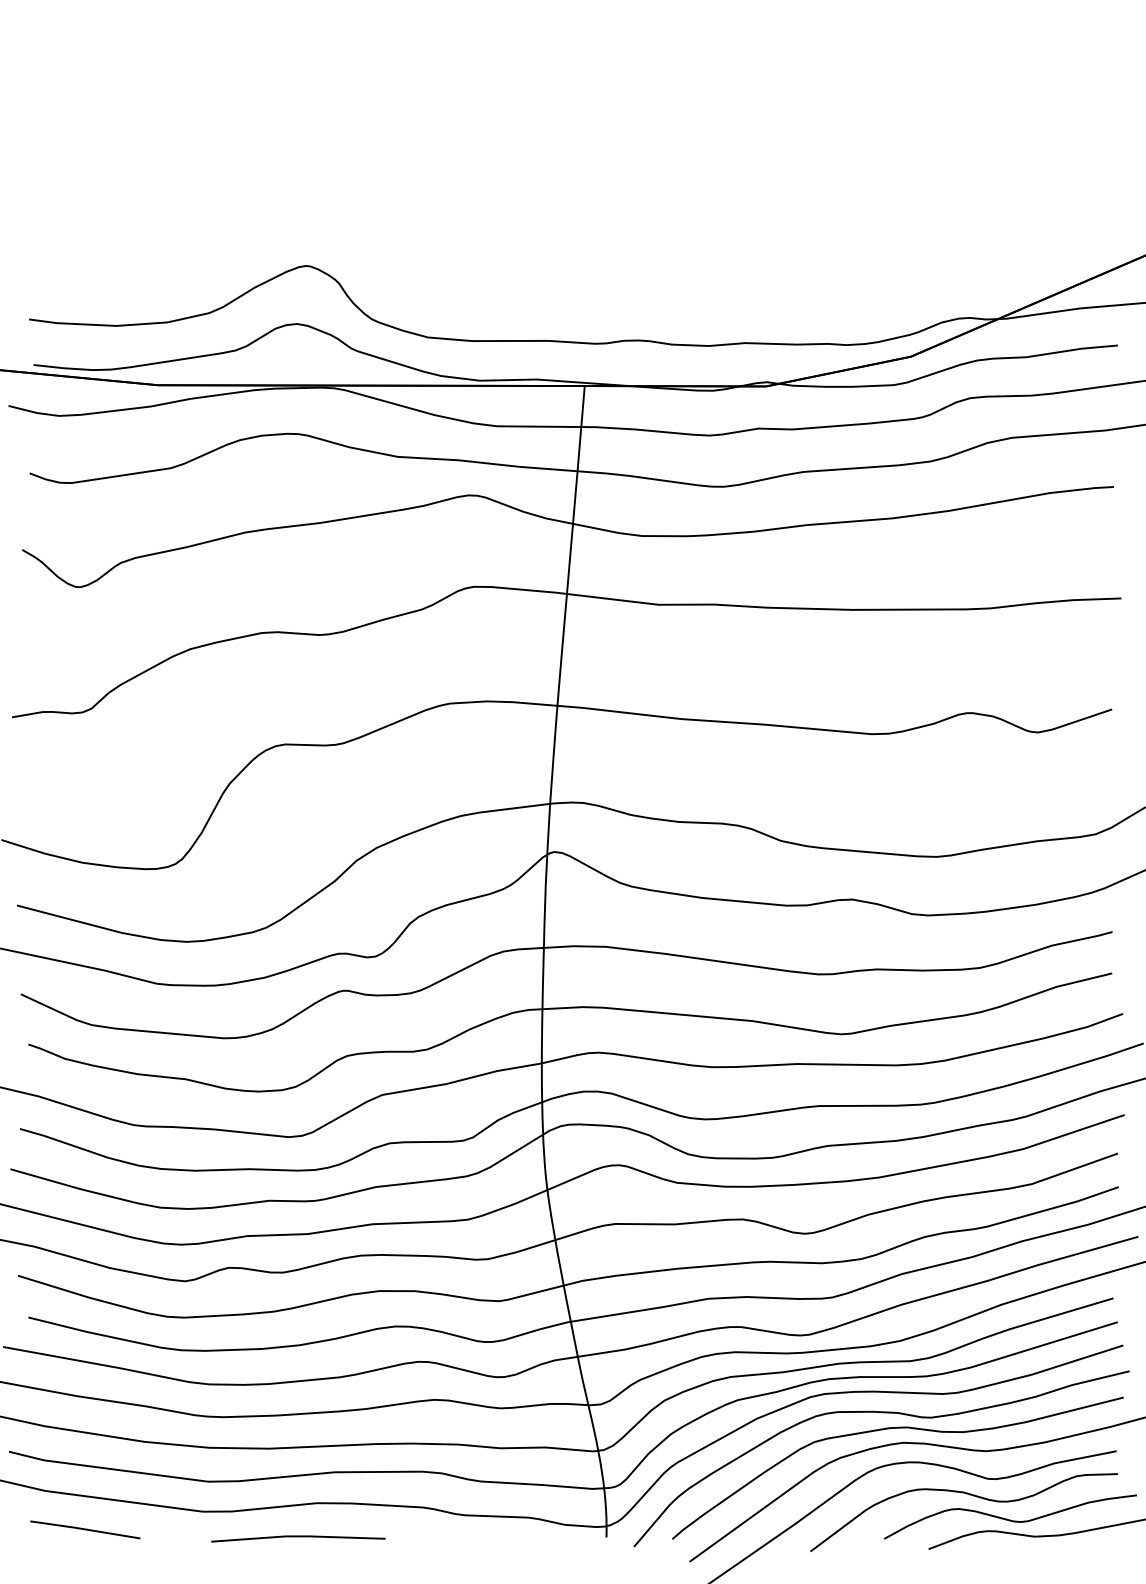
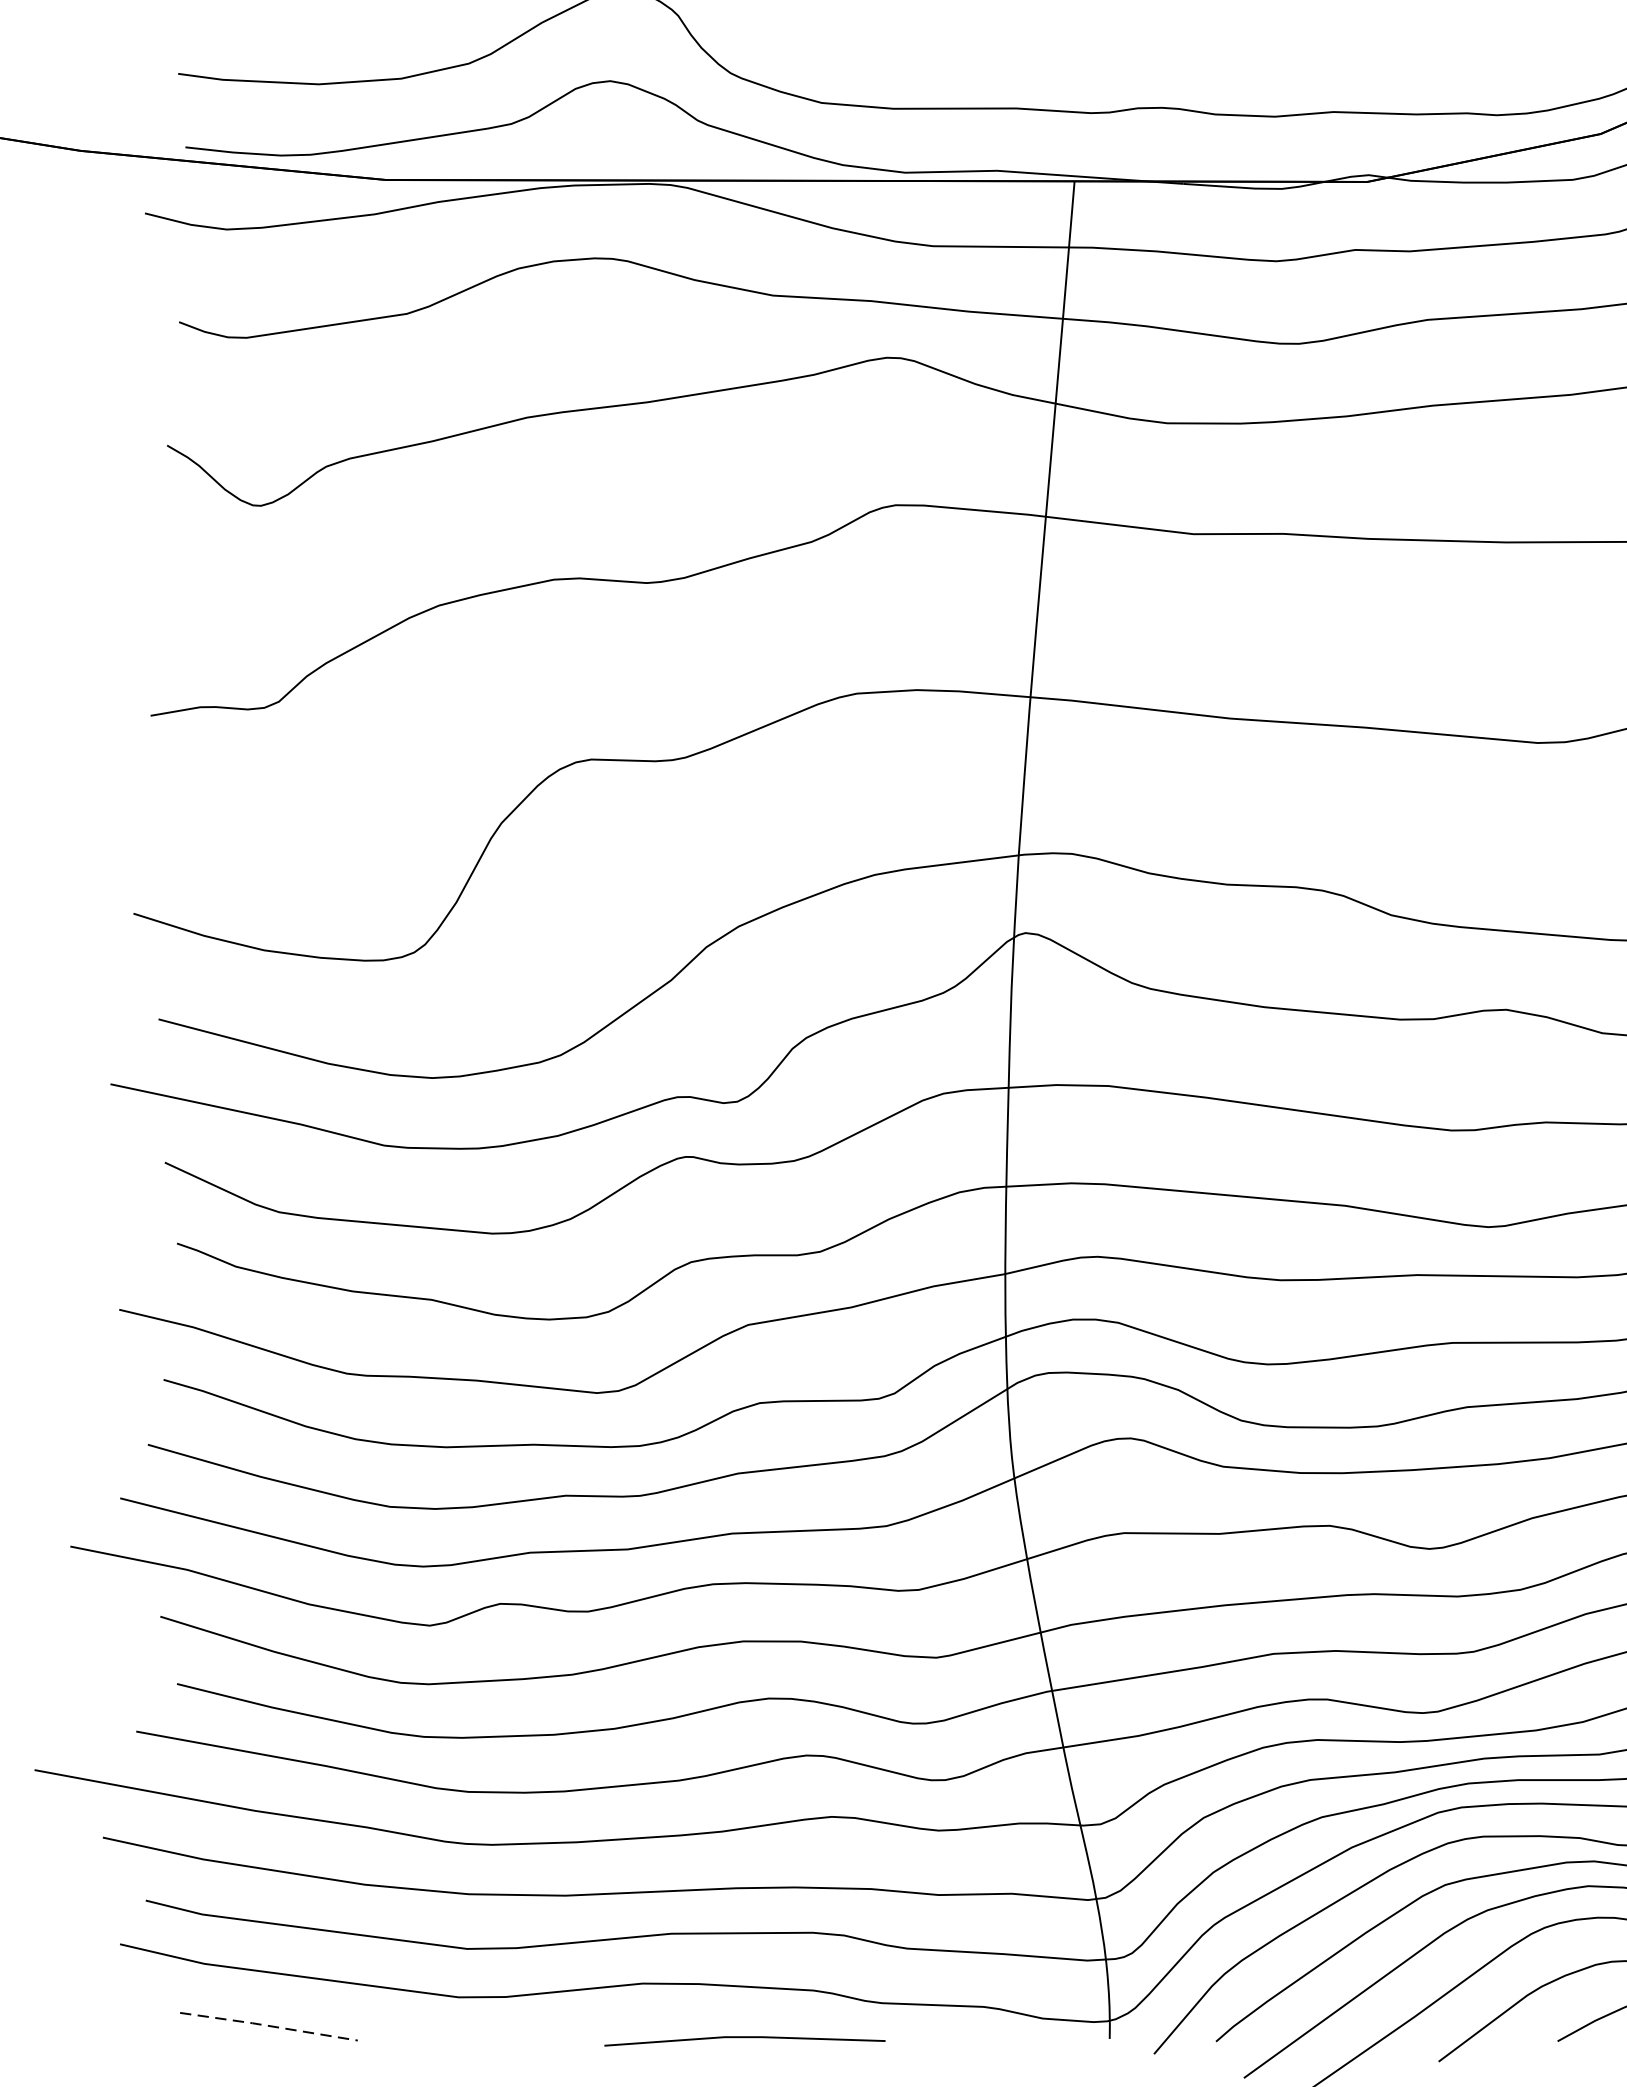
line: (84, 1529) -> (267, 2026), solid -> dashed
line: (298, 1537) -> (745, 2038), moved

